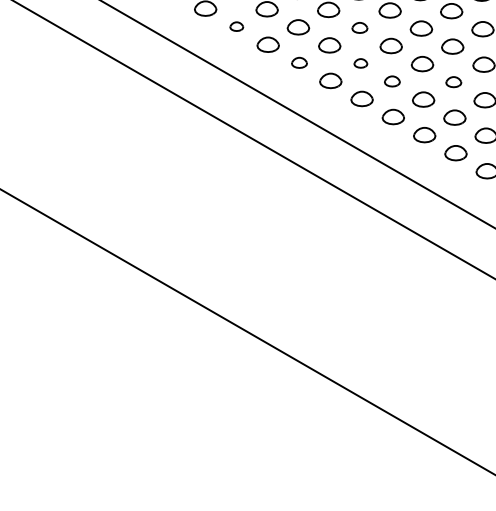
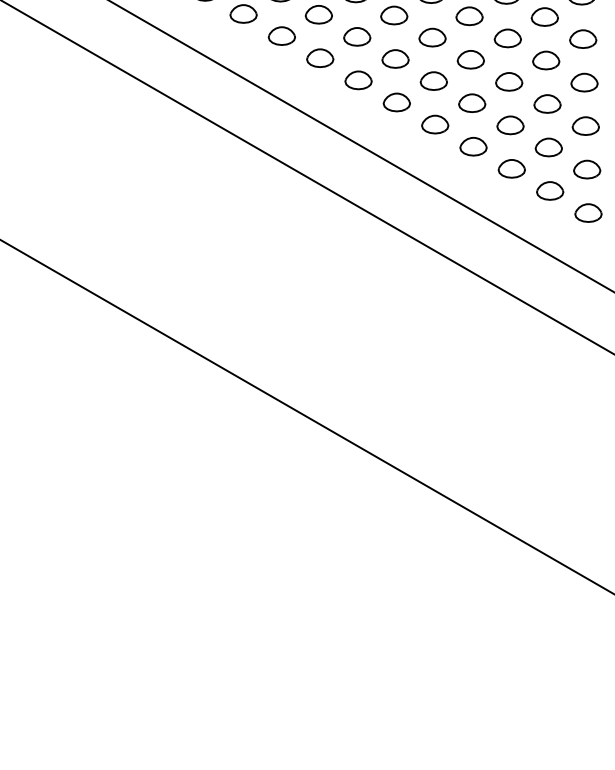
part: (236, 26) -> (281, 35), size x1.67
part: (359, 27) -> (432, 37), size x1.43
part: (299, 62) -> (358, 80), size x1.43
part: (360, 62) -> (433, 80), size x1.67
part: (392, 80) -> (472, 102), size x1.43
part: (453, 81) -> (547, 103), size x1.43

